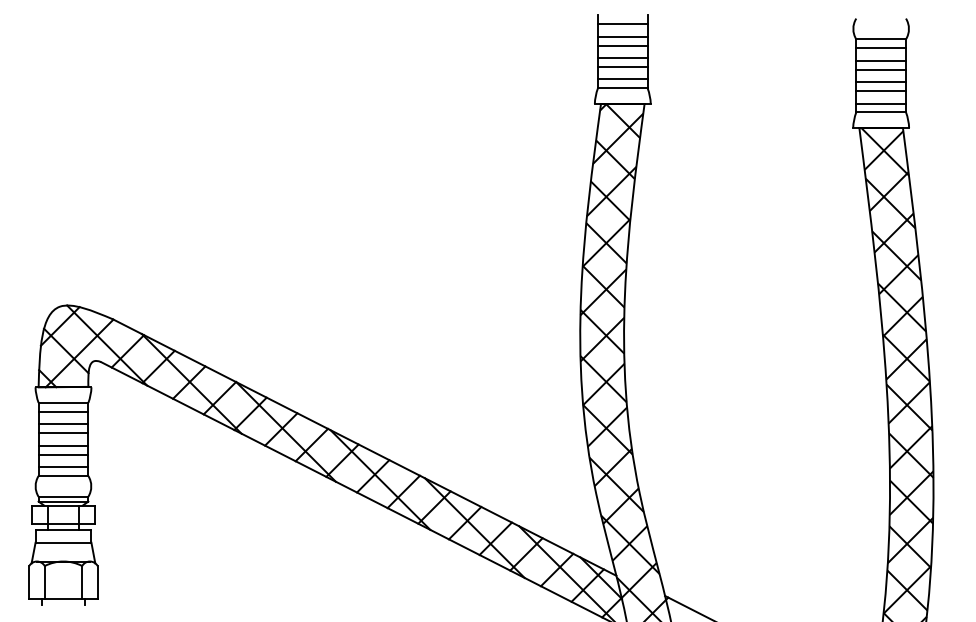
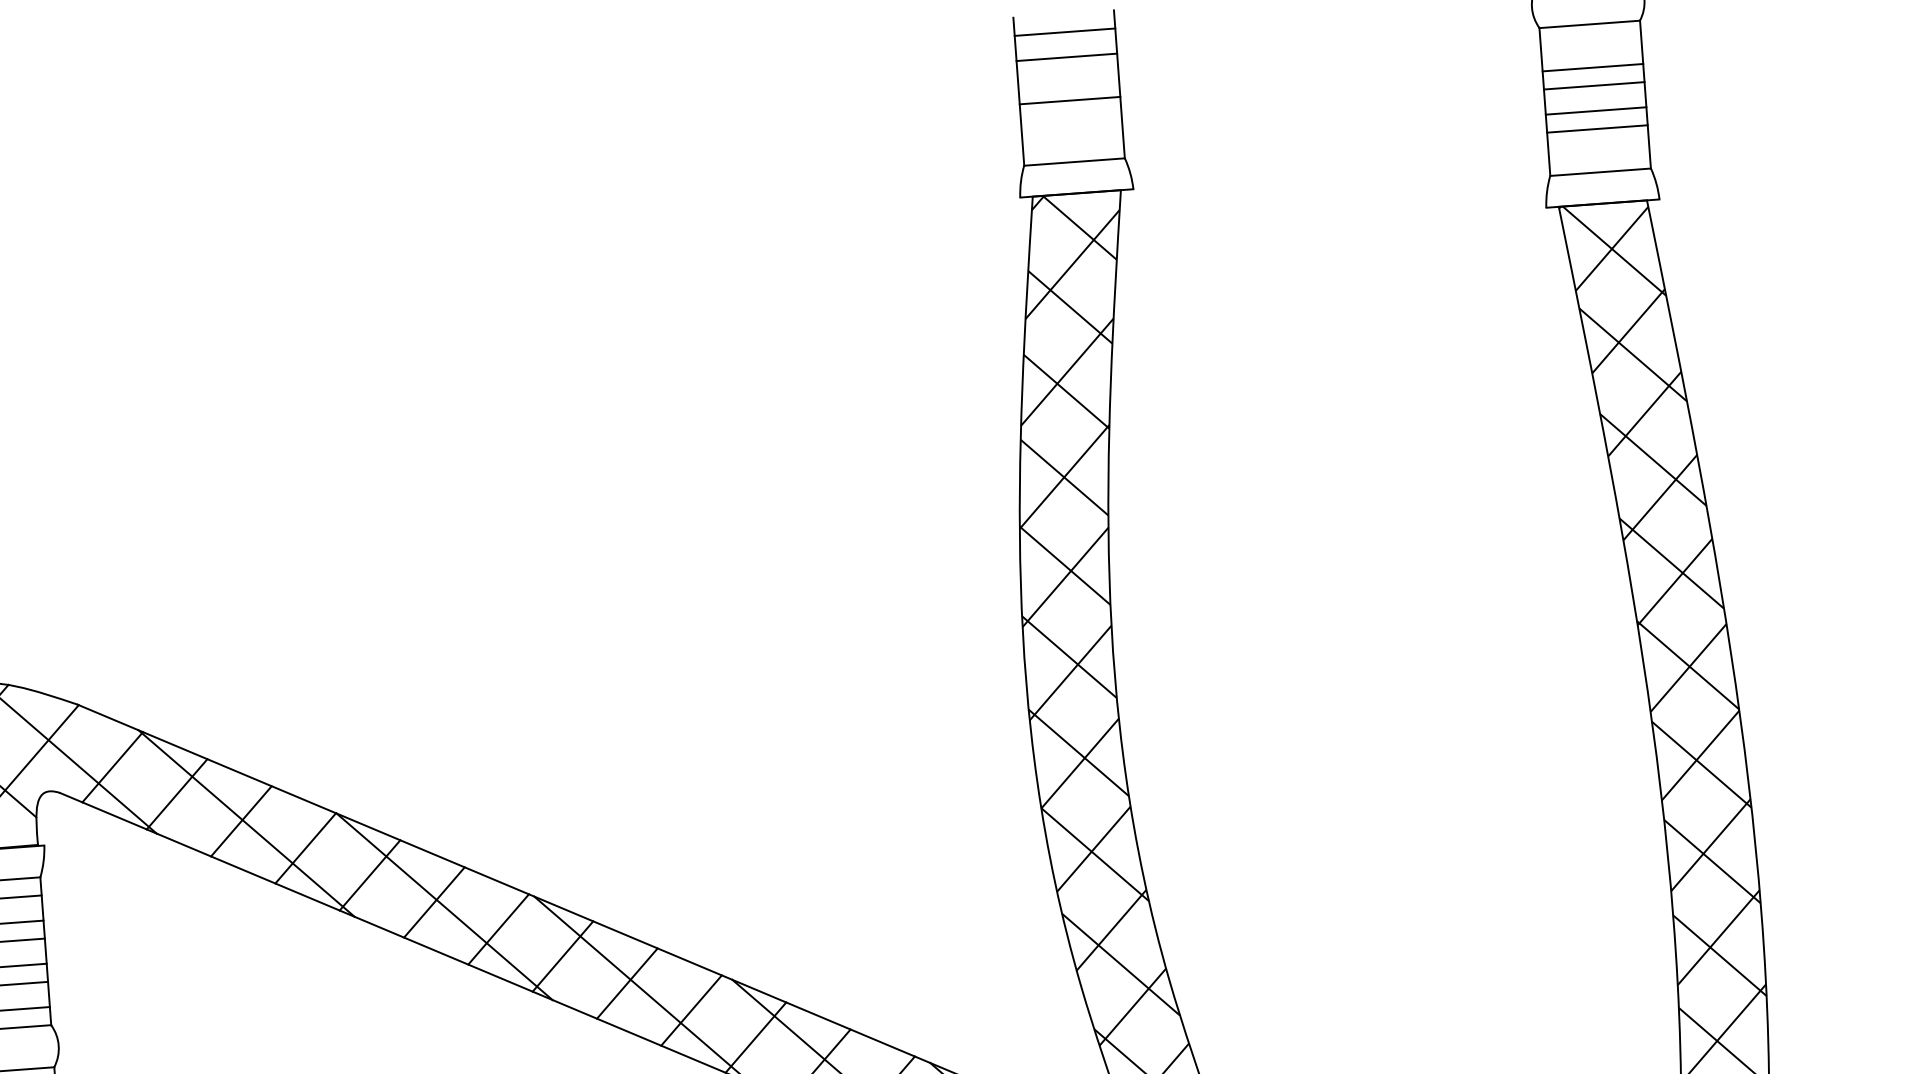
line: (622, 45) -> (1067, 75), removed
line: (881, 48) -> (1591, 42), removed
line: (622, 67) -> (1070, 119), removed
line: (622, 79) -> (1072, 143), removed
line: (881, 103) -> (1599, 154), removed

